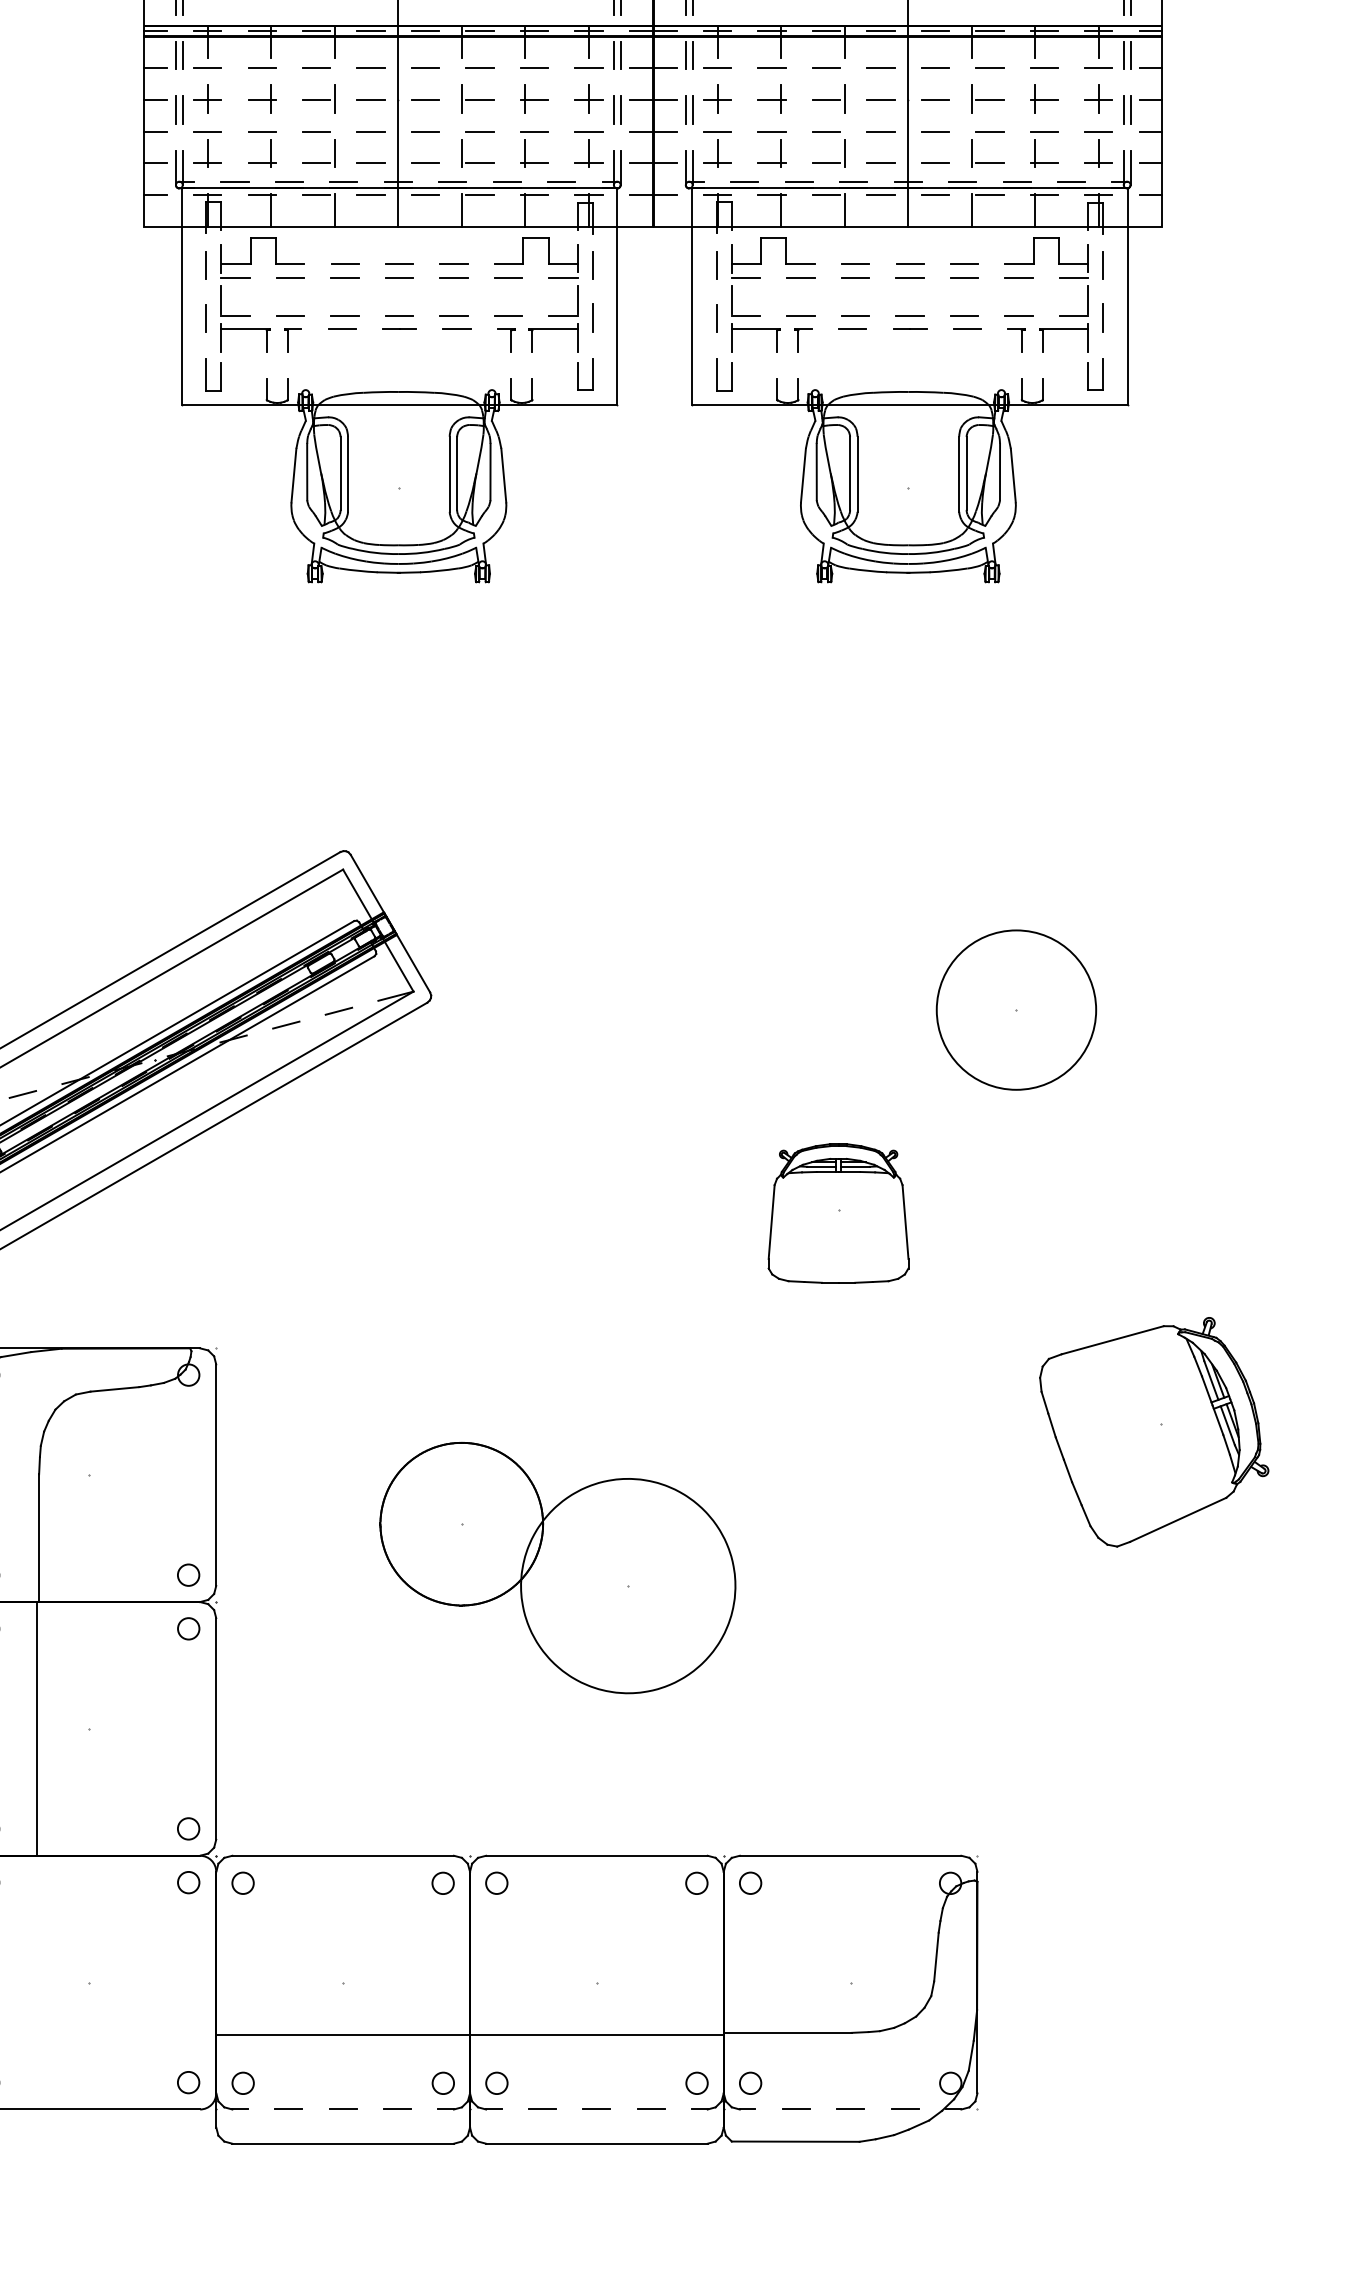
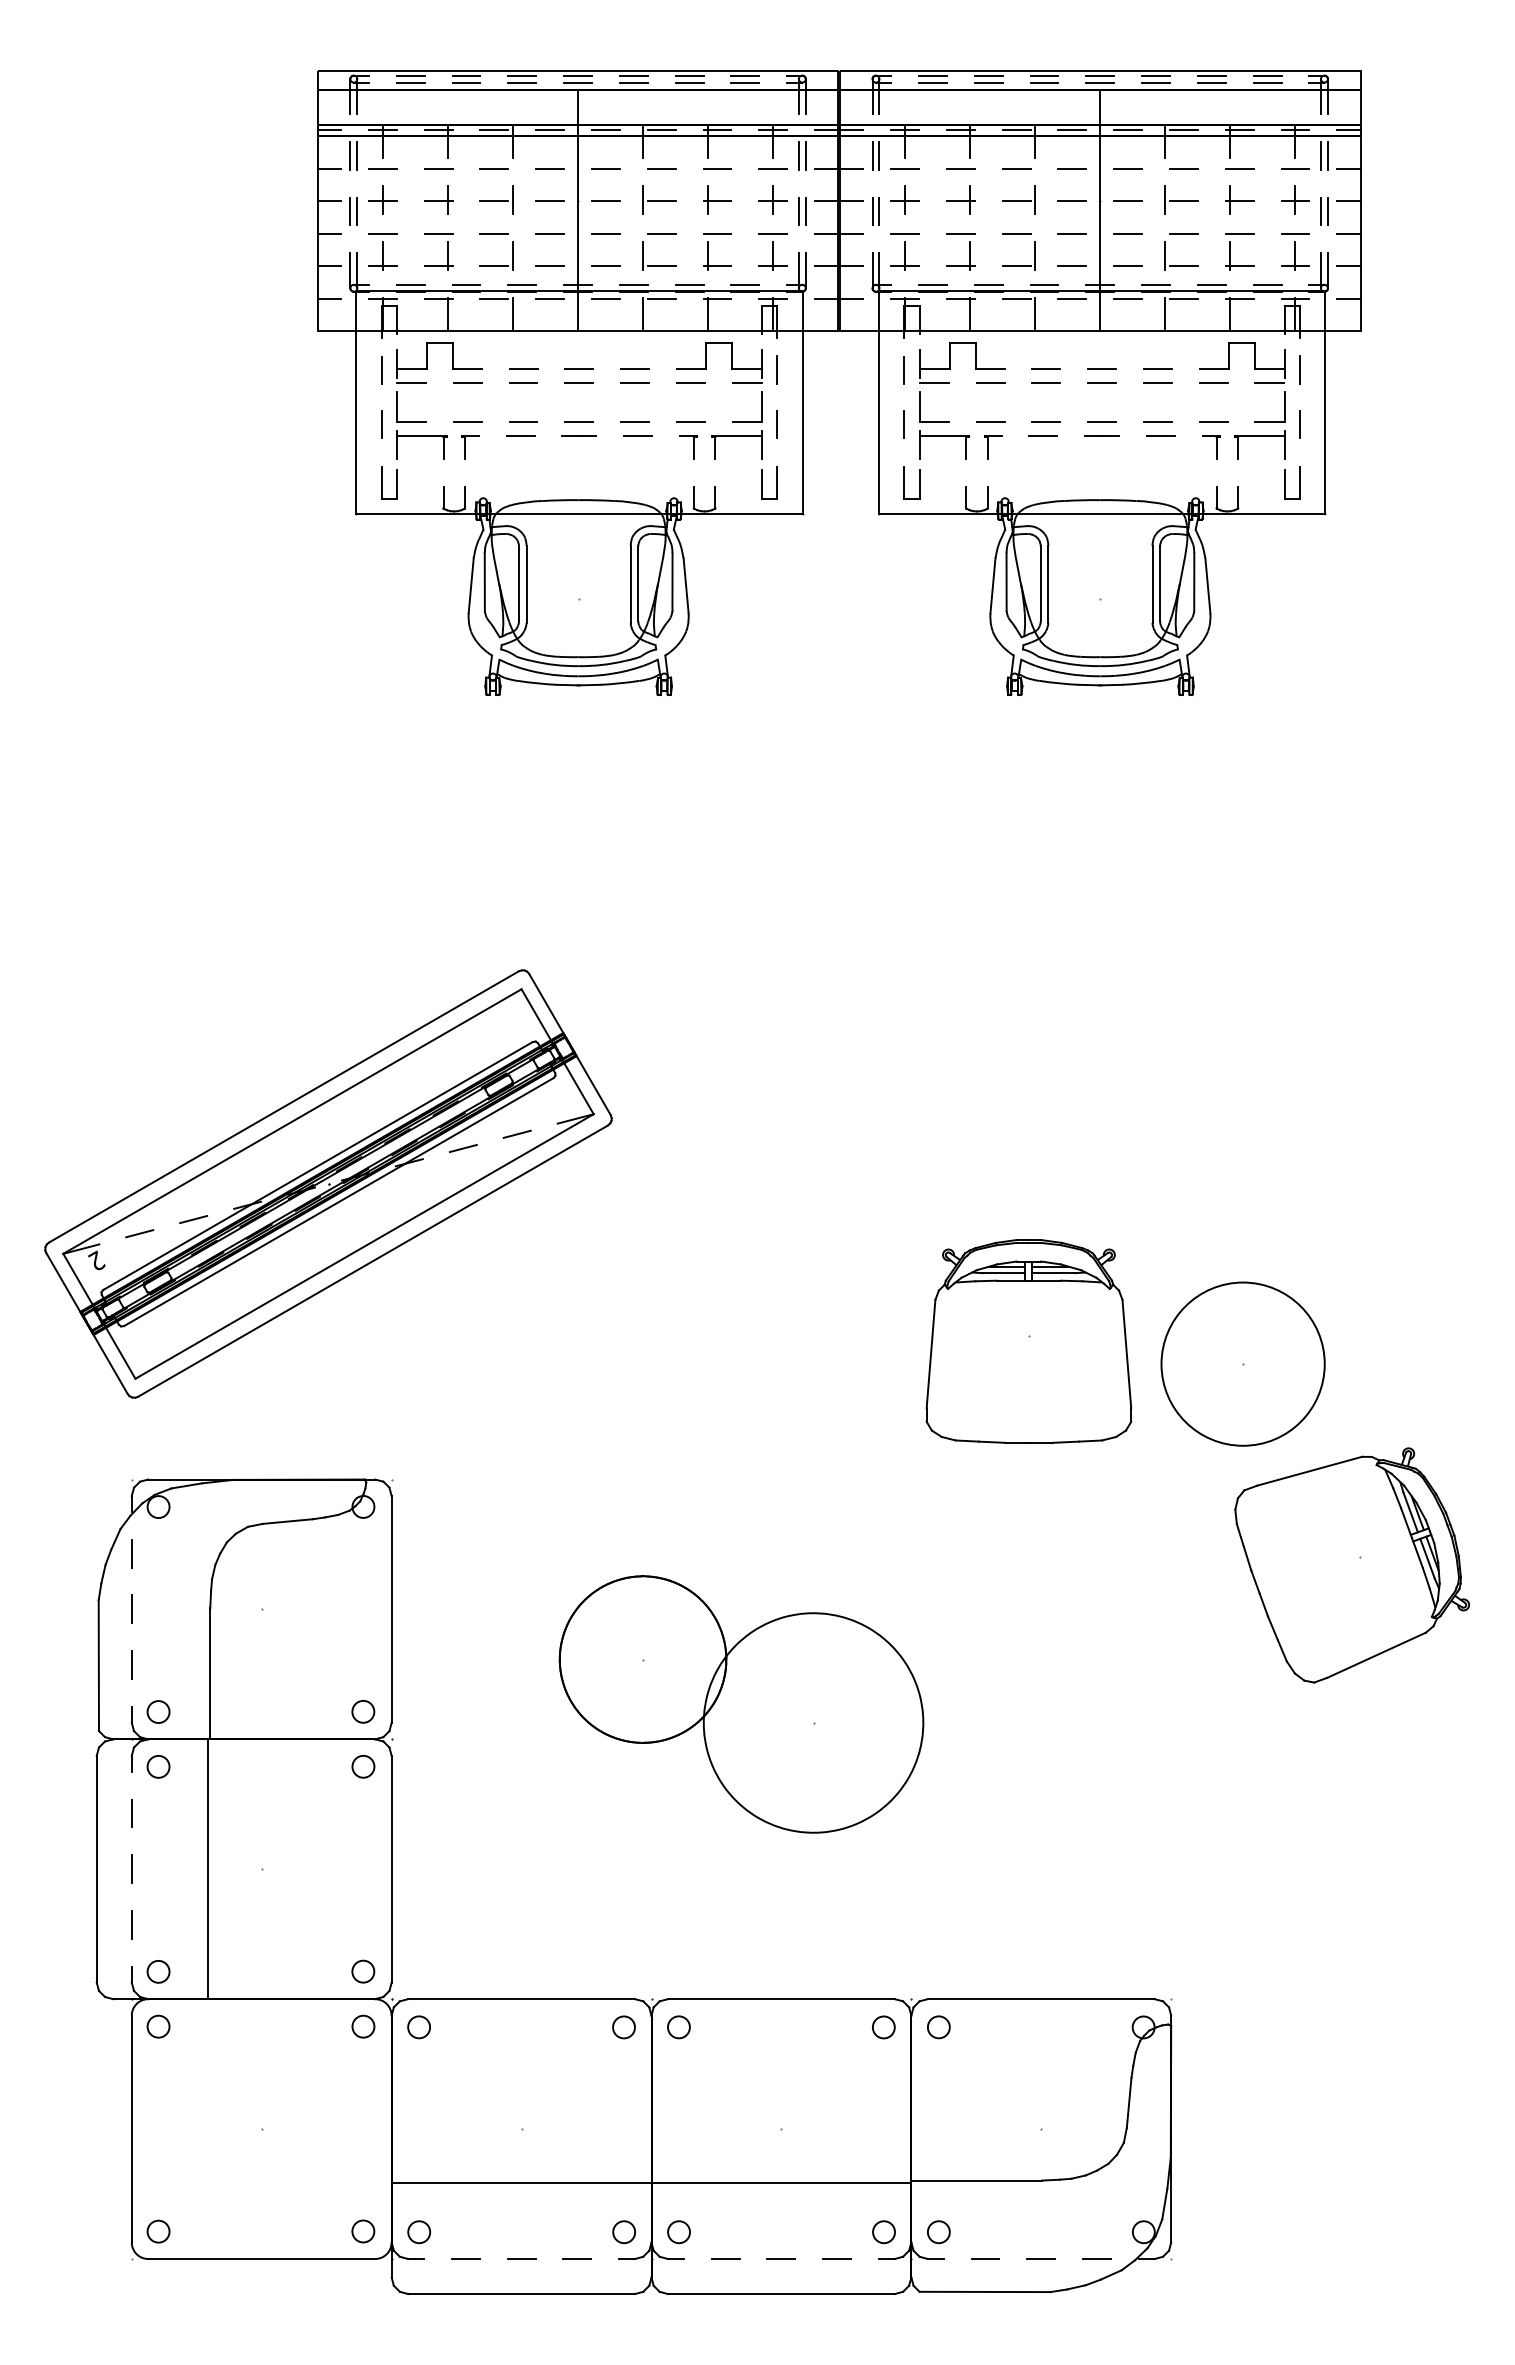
part: (1015, 1009) -> (1242, 1363), moved
part: (838, 1213) -> (1028, 1341), size x1.43

